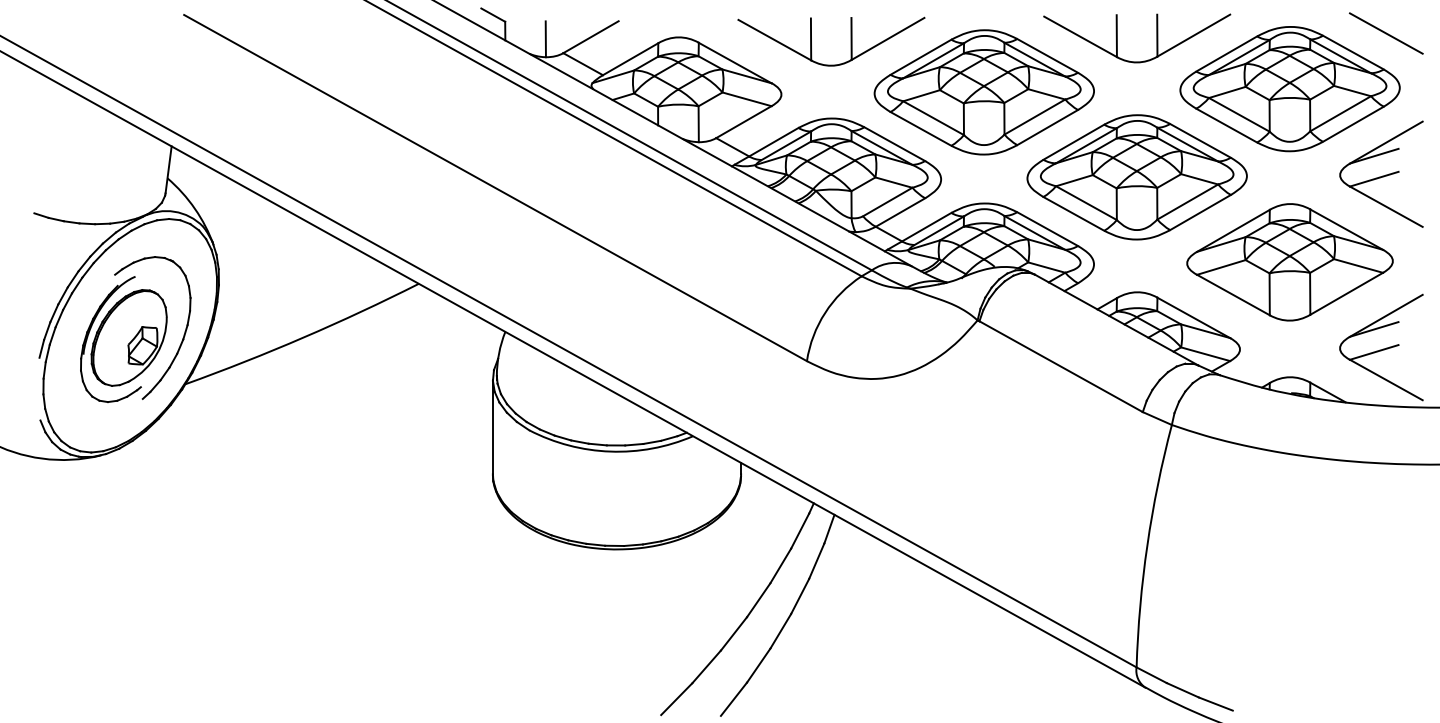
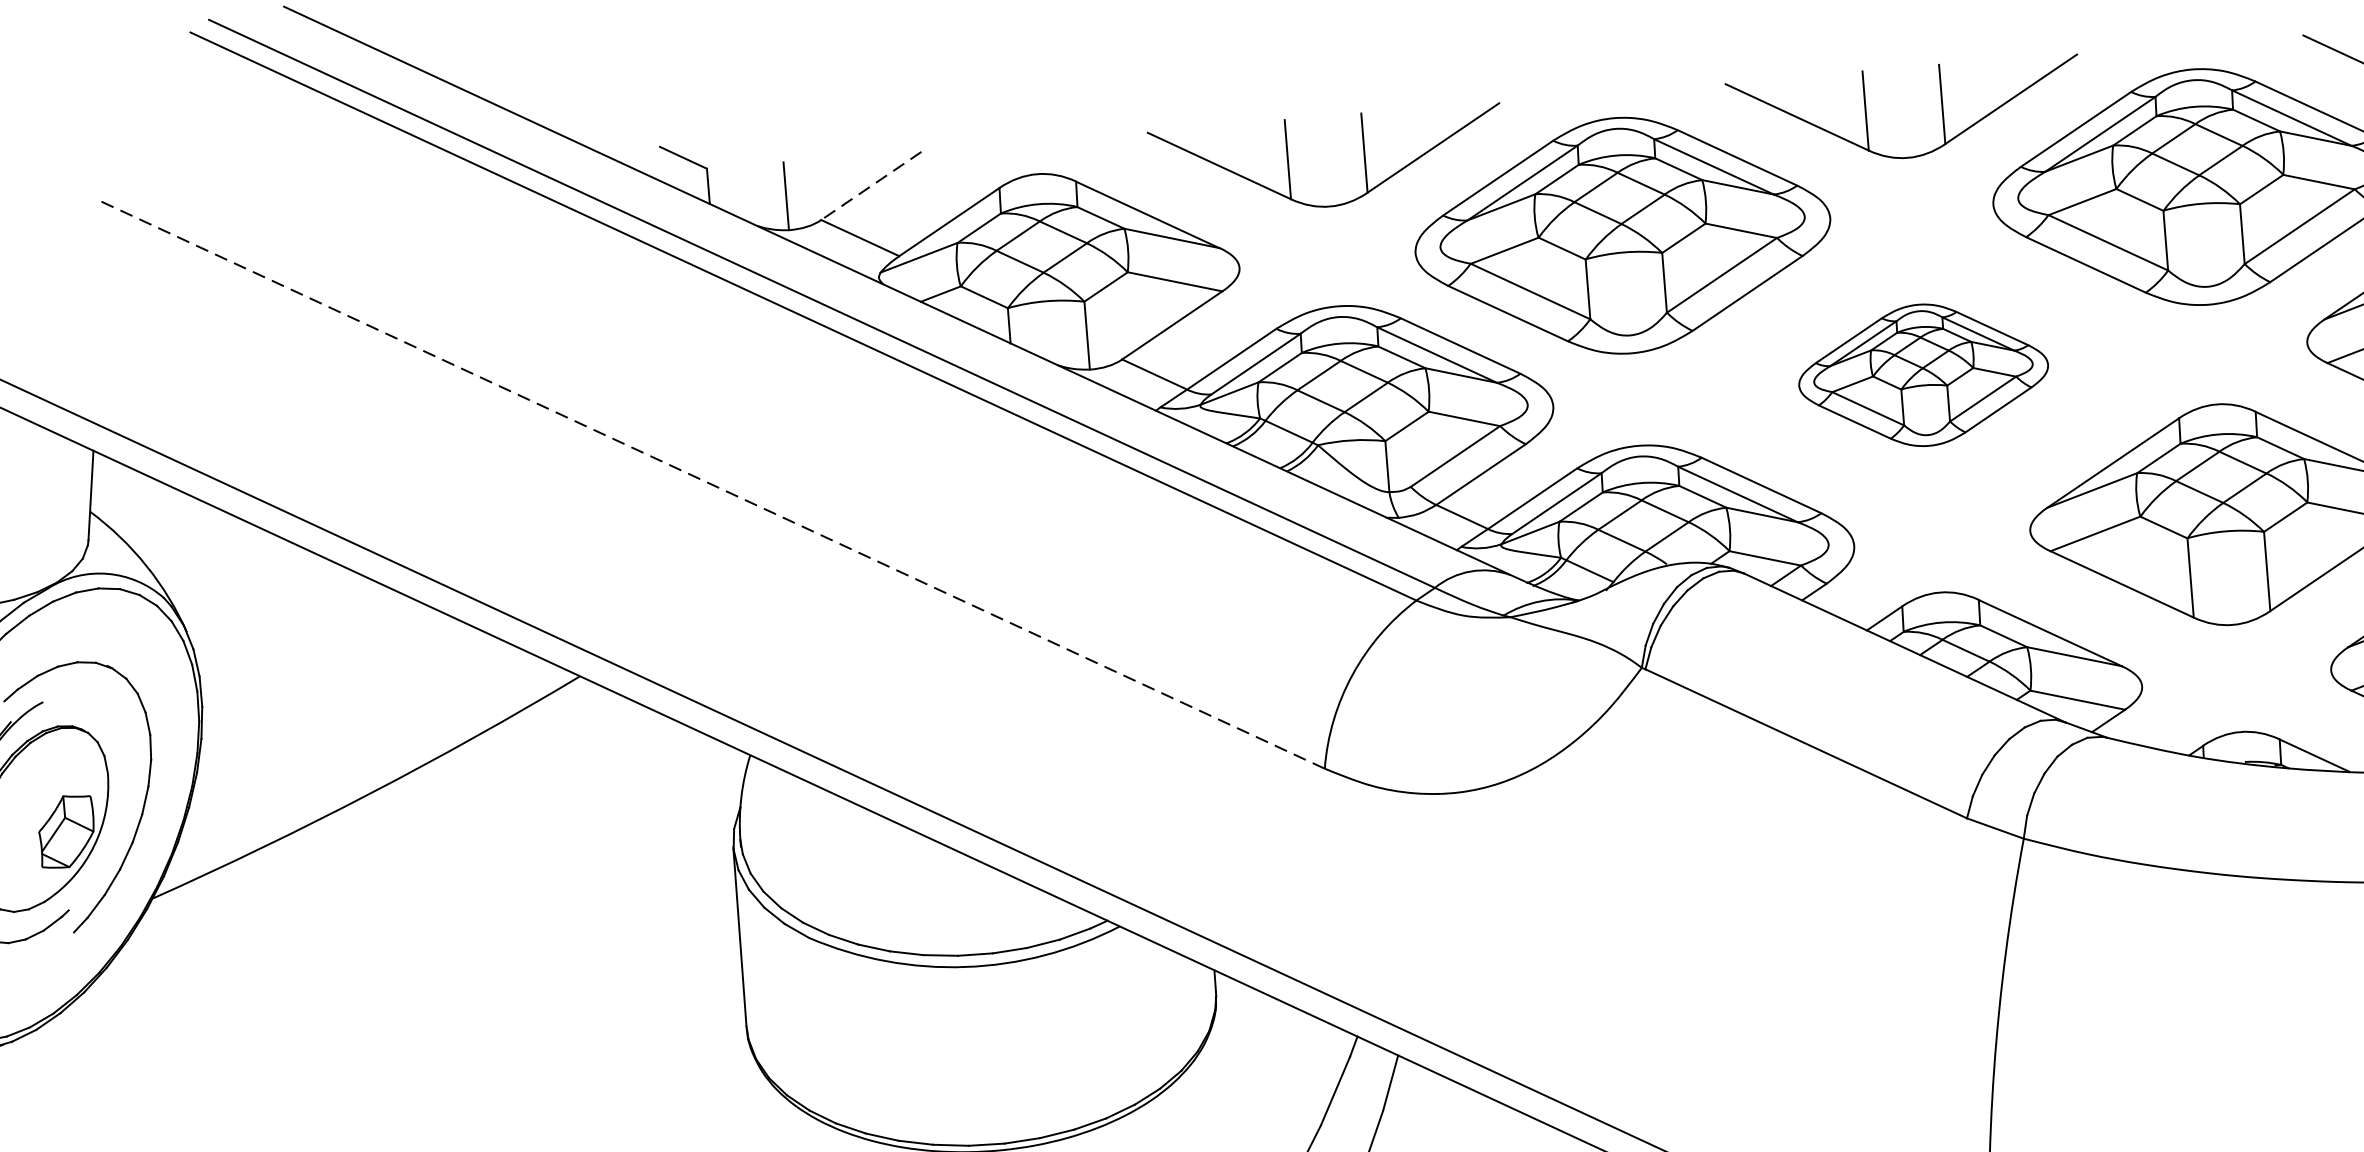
line: (591, 37) -> (872, 186), solid -> dashed
part: (1136, 177) -> (1922, 375), size x0.6
line: (495, 187) -> (711, 483), solid -> dashed

